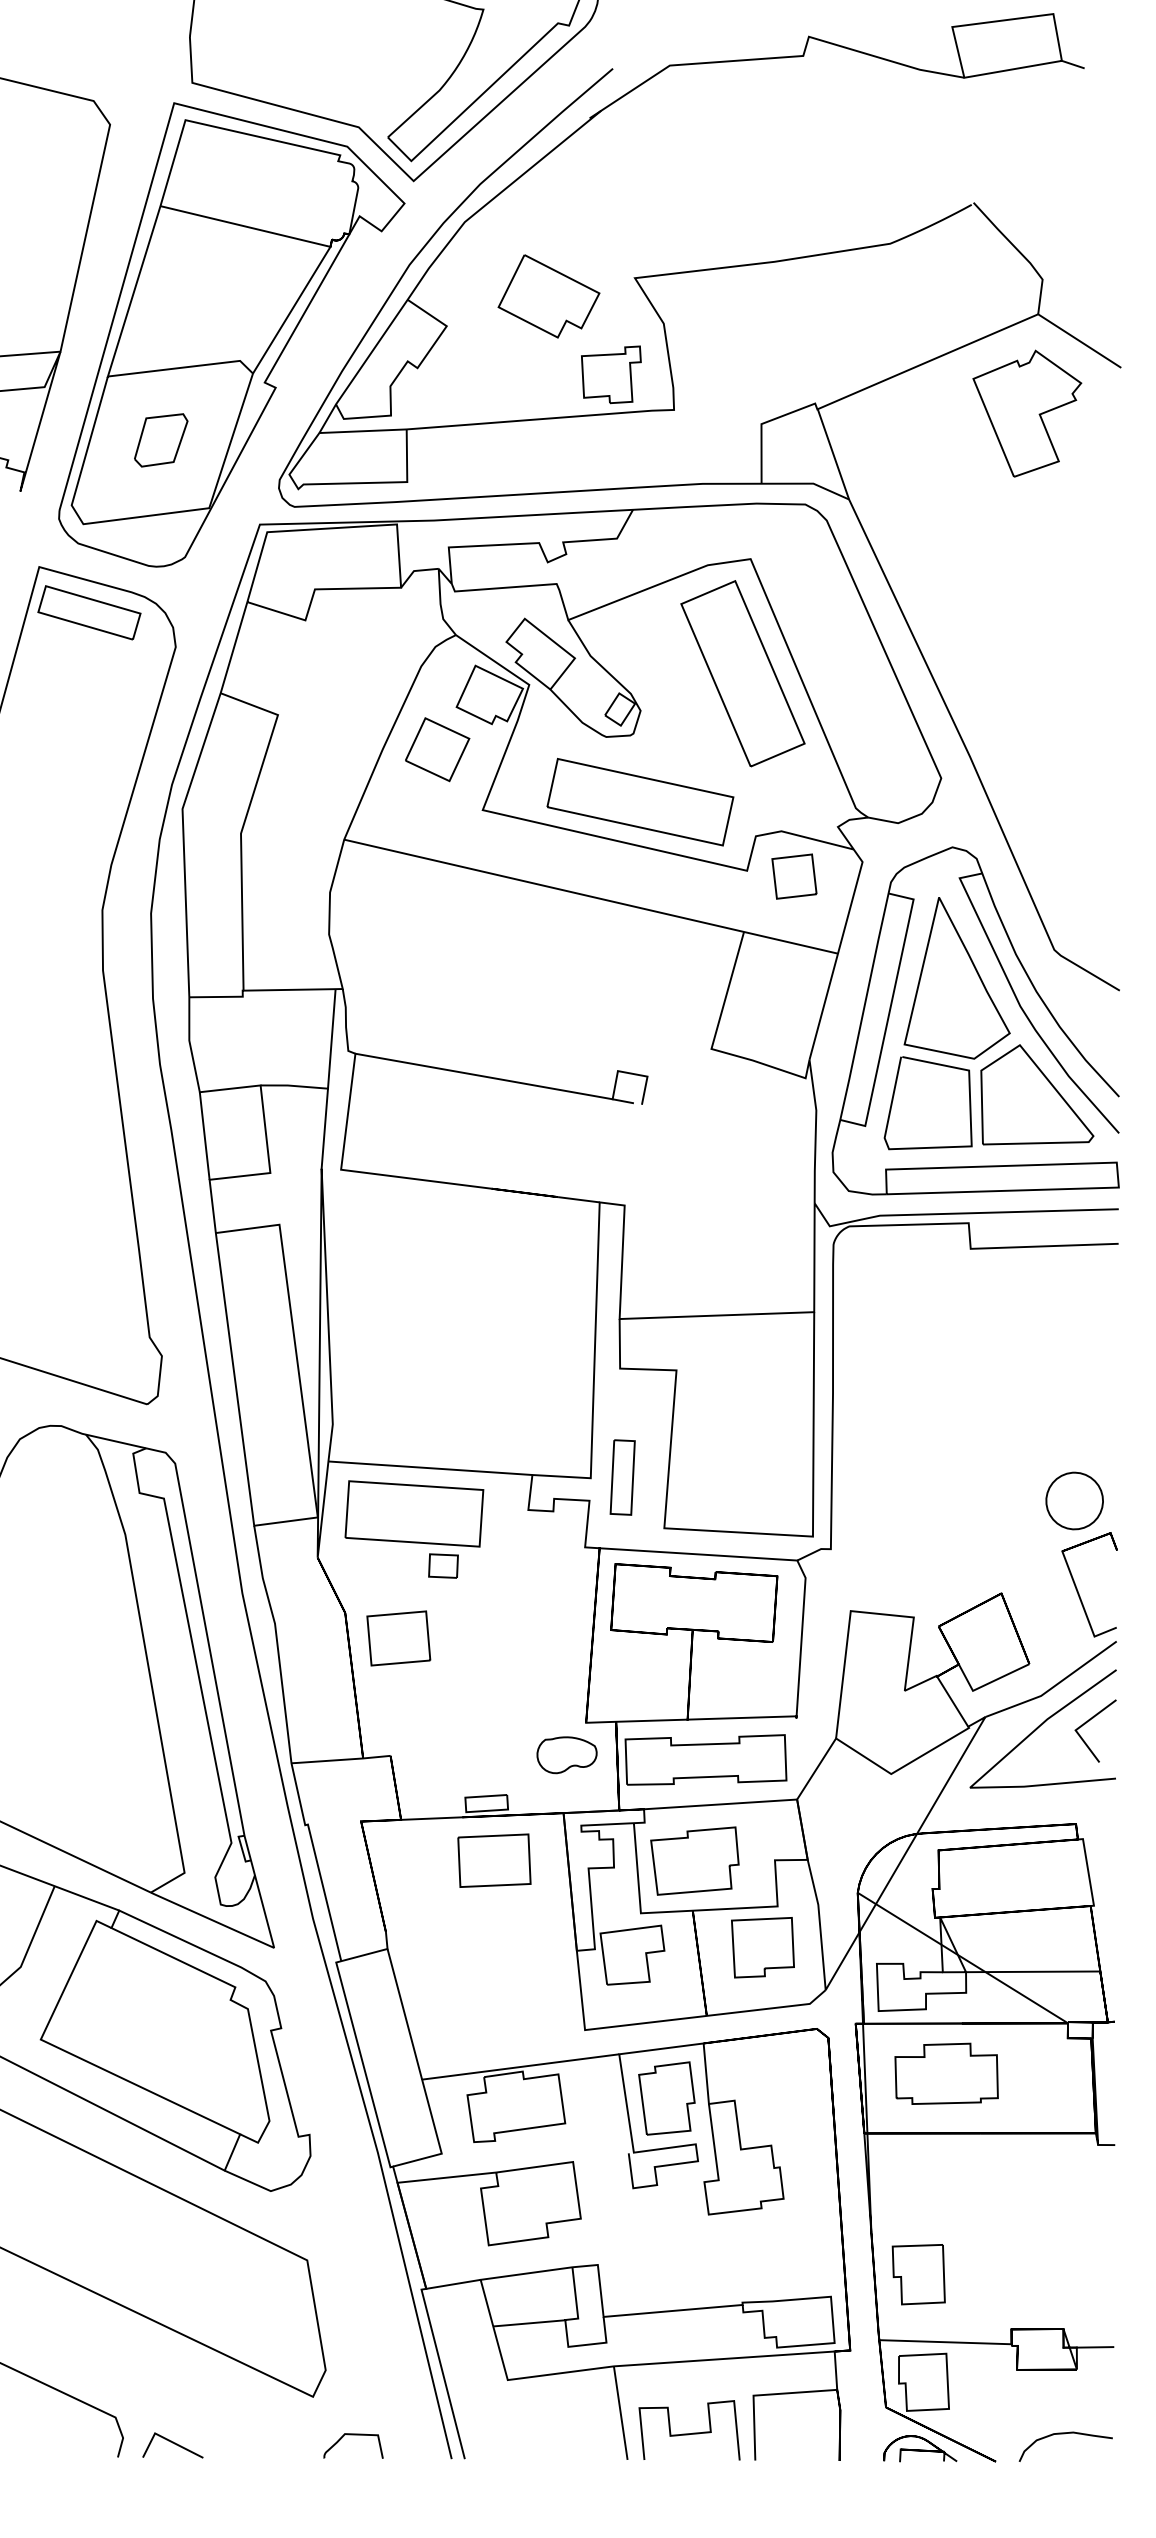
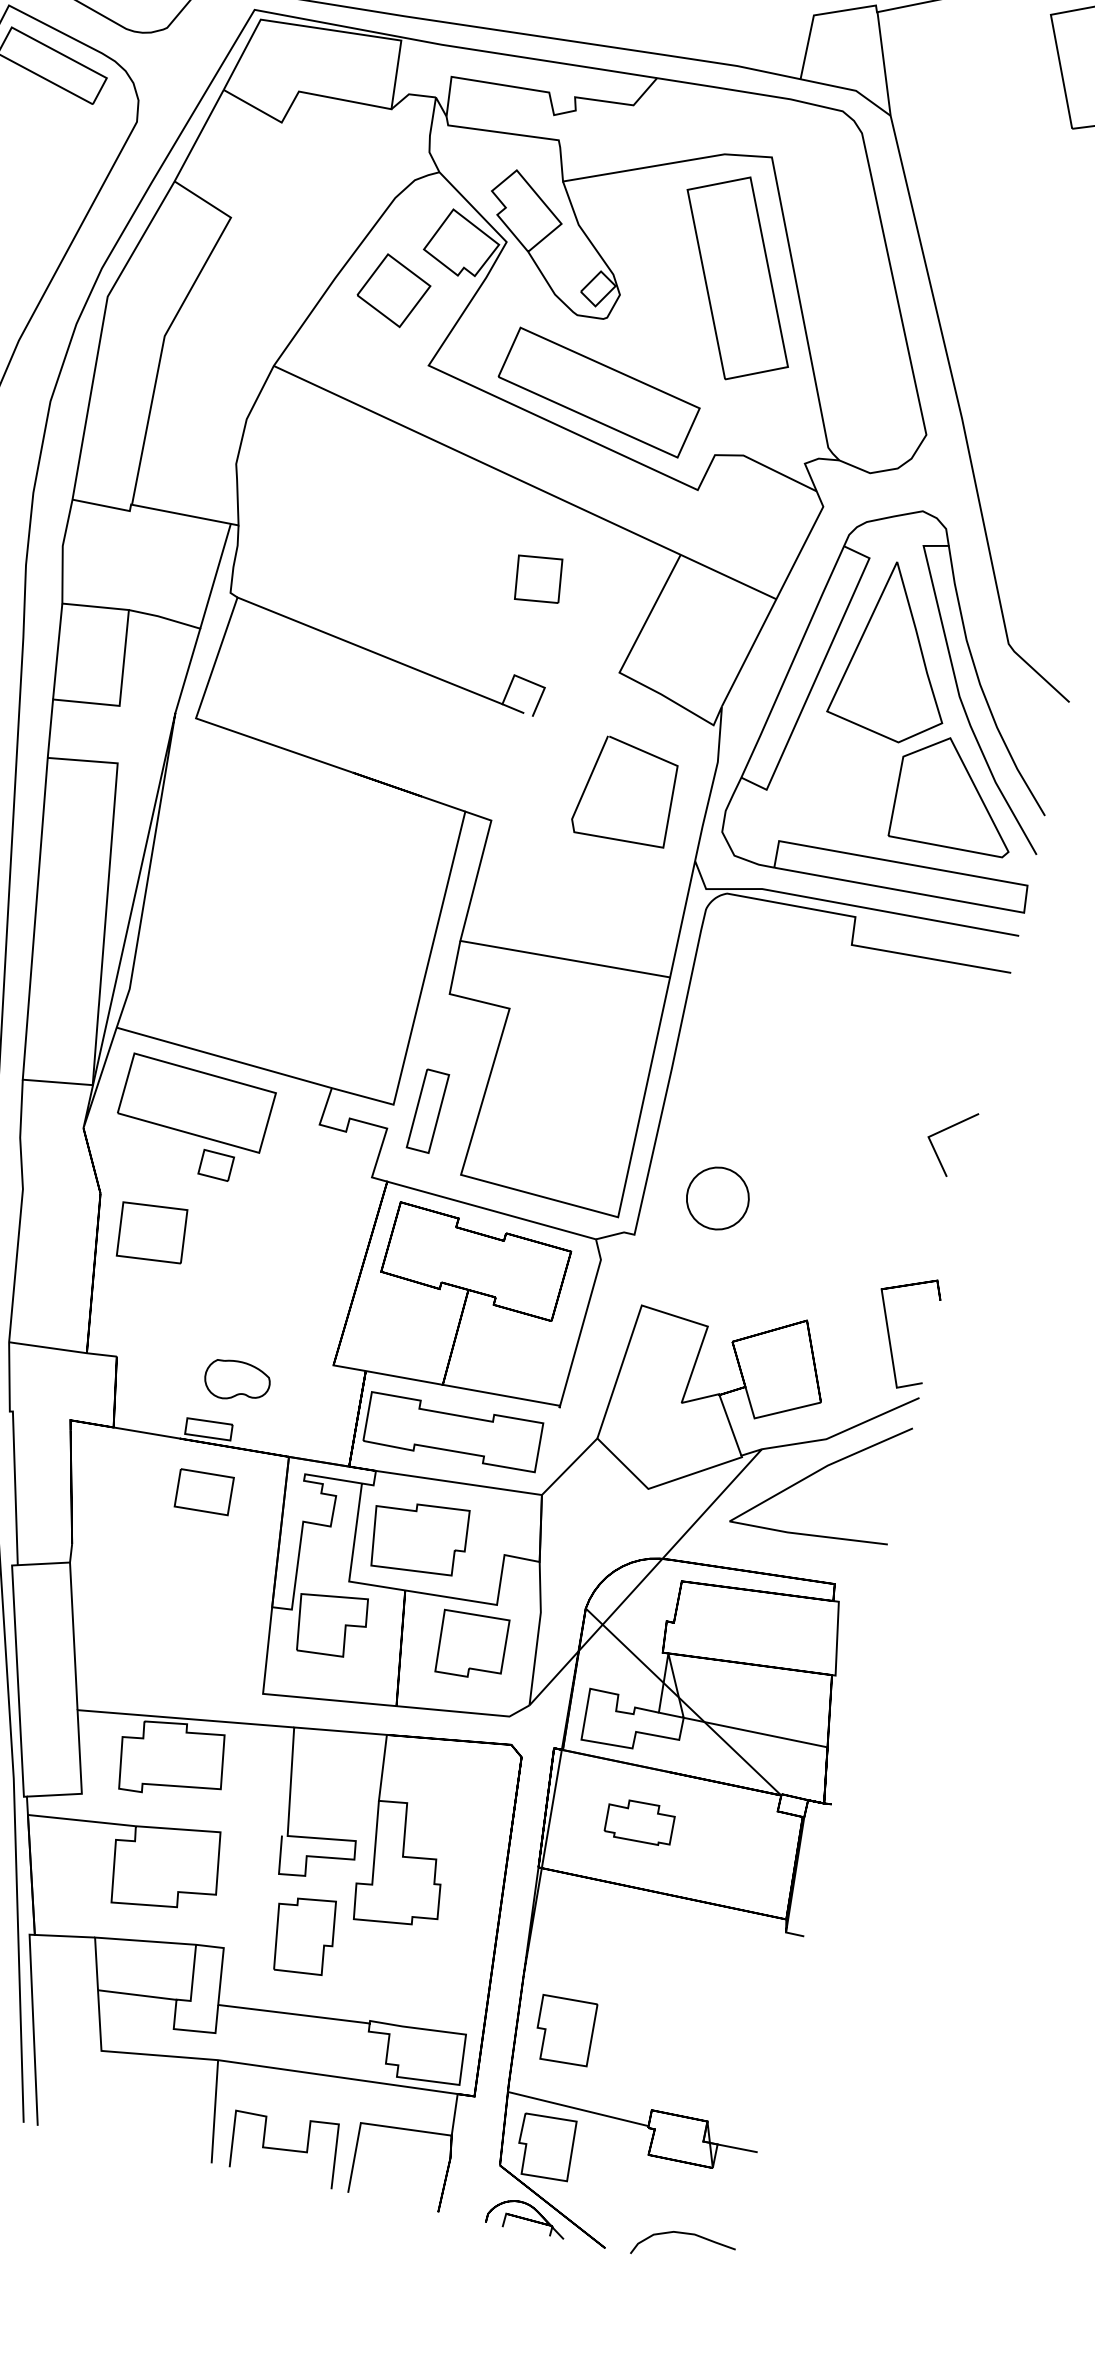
part: (794, 876) -> (538, 579), moved
curve: (894, 1095) -> (592, 775), moved
part: (1074, 1500) -> (717, 1197), moved
line: (1089, 1721) -> (945, 1130), moved
part: (566, 1755) -> (236, 1381), moved
part: (494, 1860) -> (204, 1492), size x0.7
part: (946, 2073) -> (639, 1821), size x0.6
part: (666, 2098) -> (303, 1935), moved

